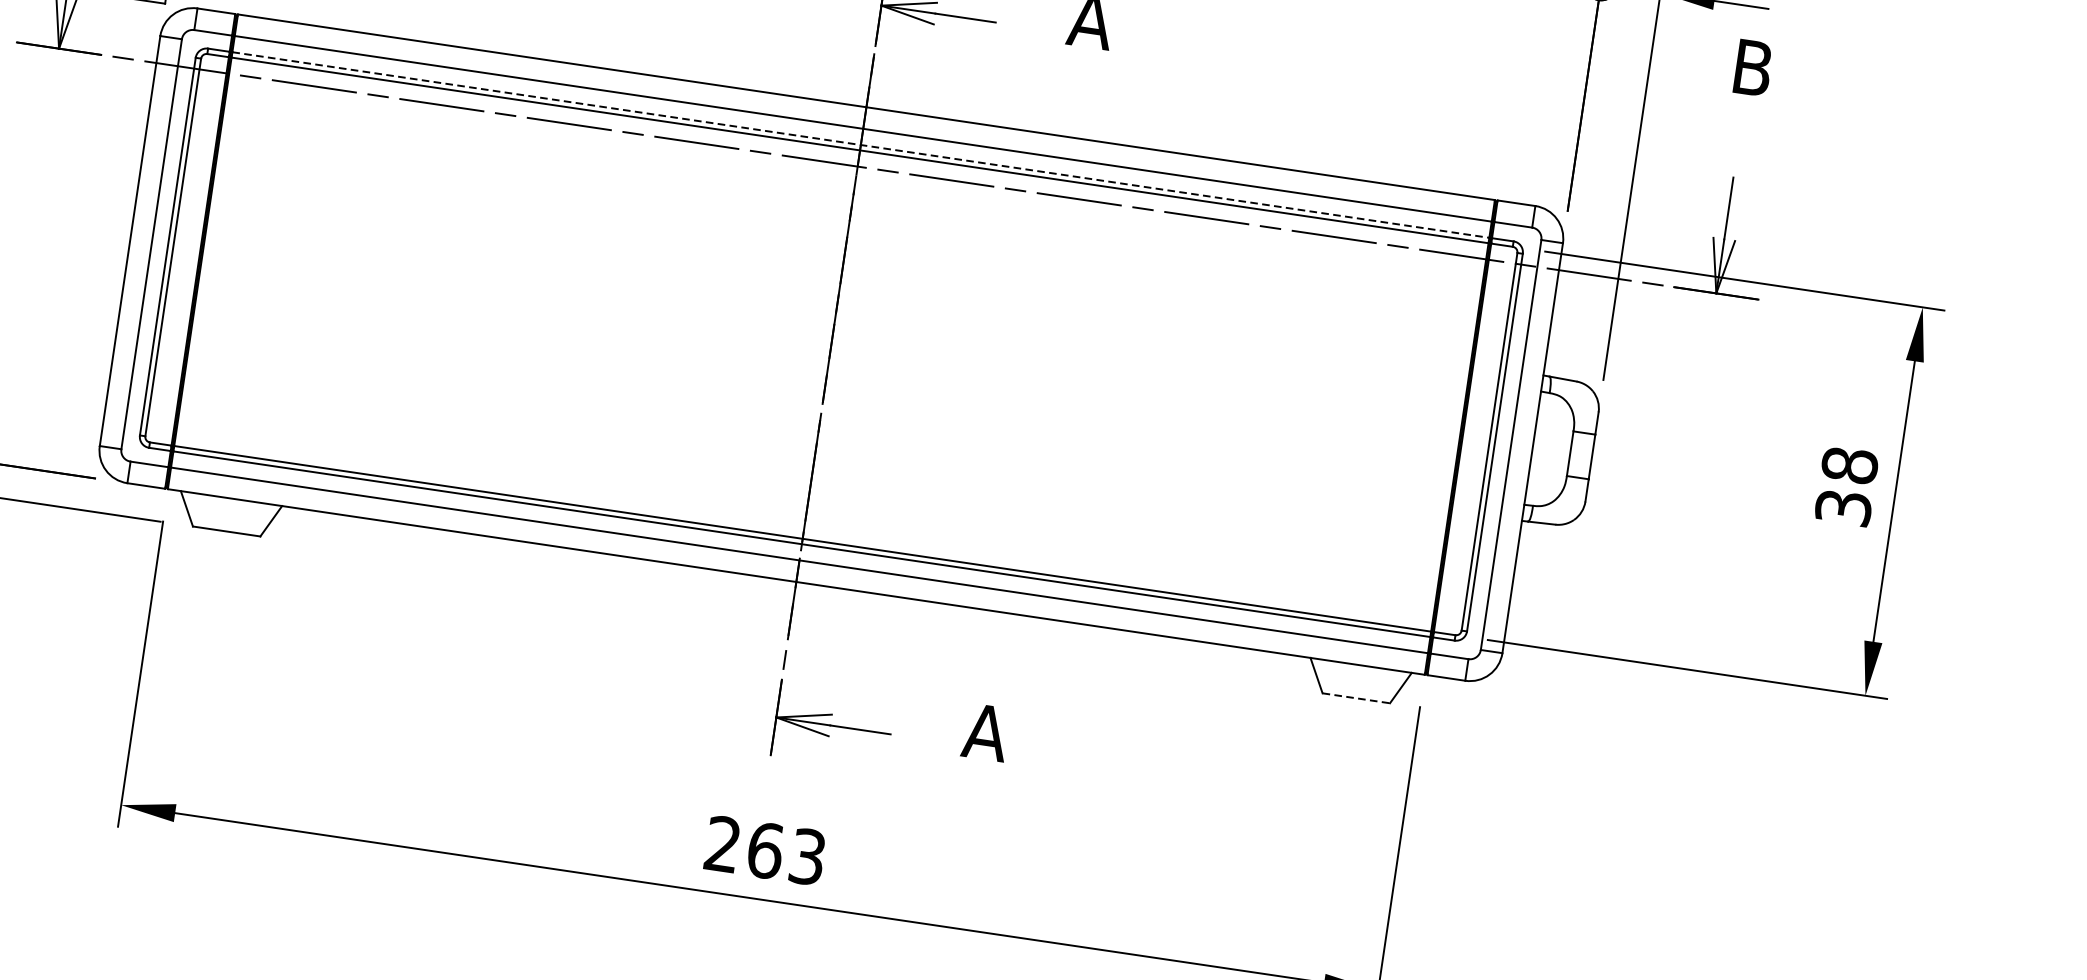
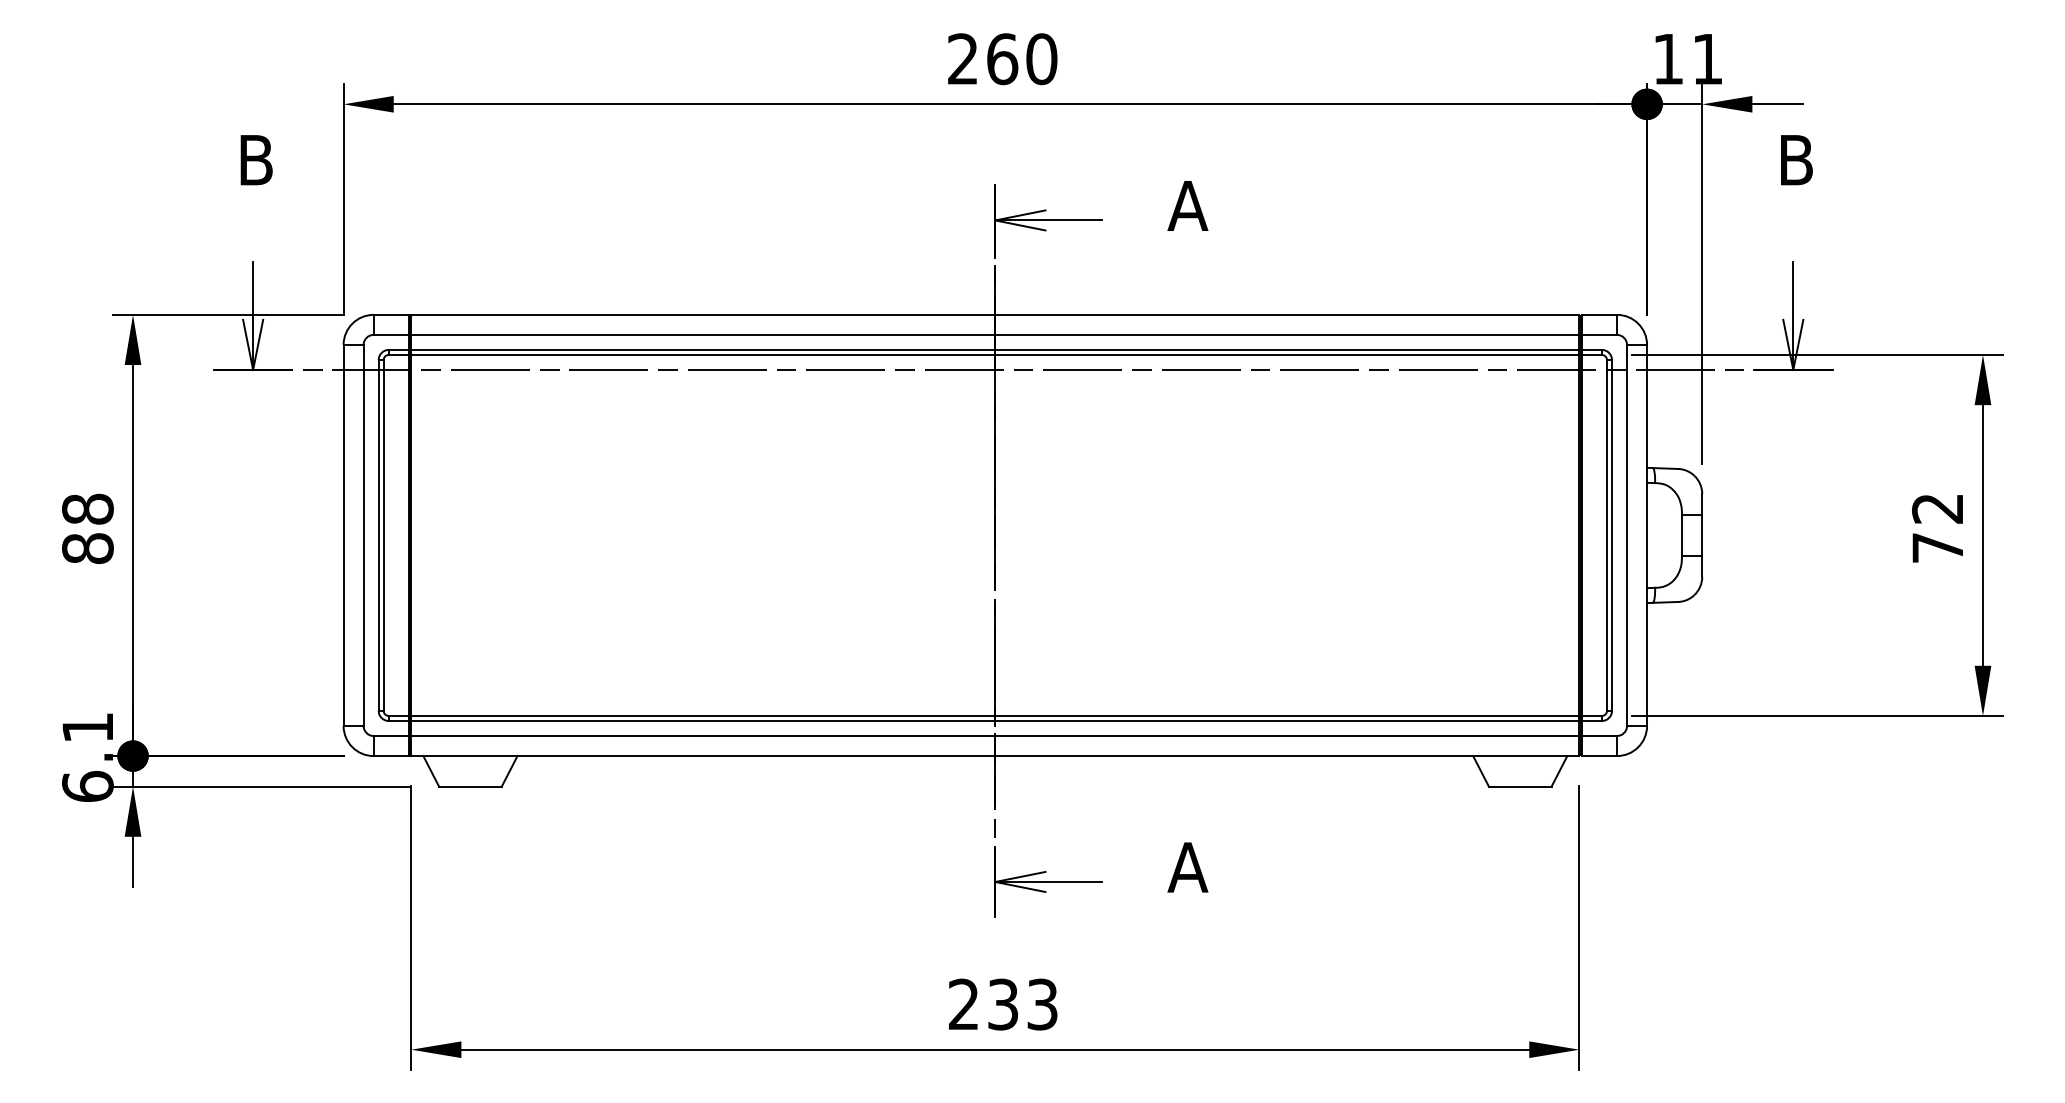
line: (861, 144) -> (995, 349), dashed -> solid
text: (1846, 485) -> (1937, 527), 38 -> 72
line: (1356, 698) -> (1520, 786), dashed -> solid
text: (765, 850) -> (1003, 1004), 263 -> 233

